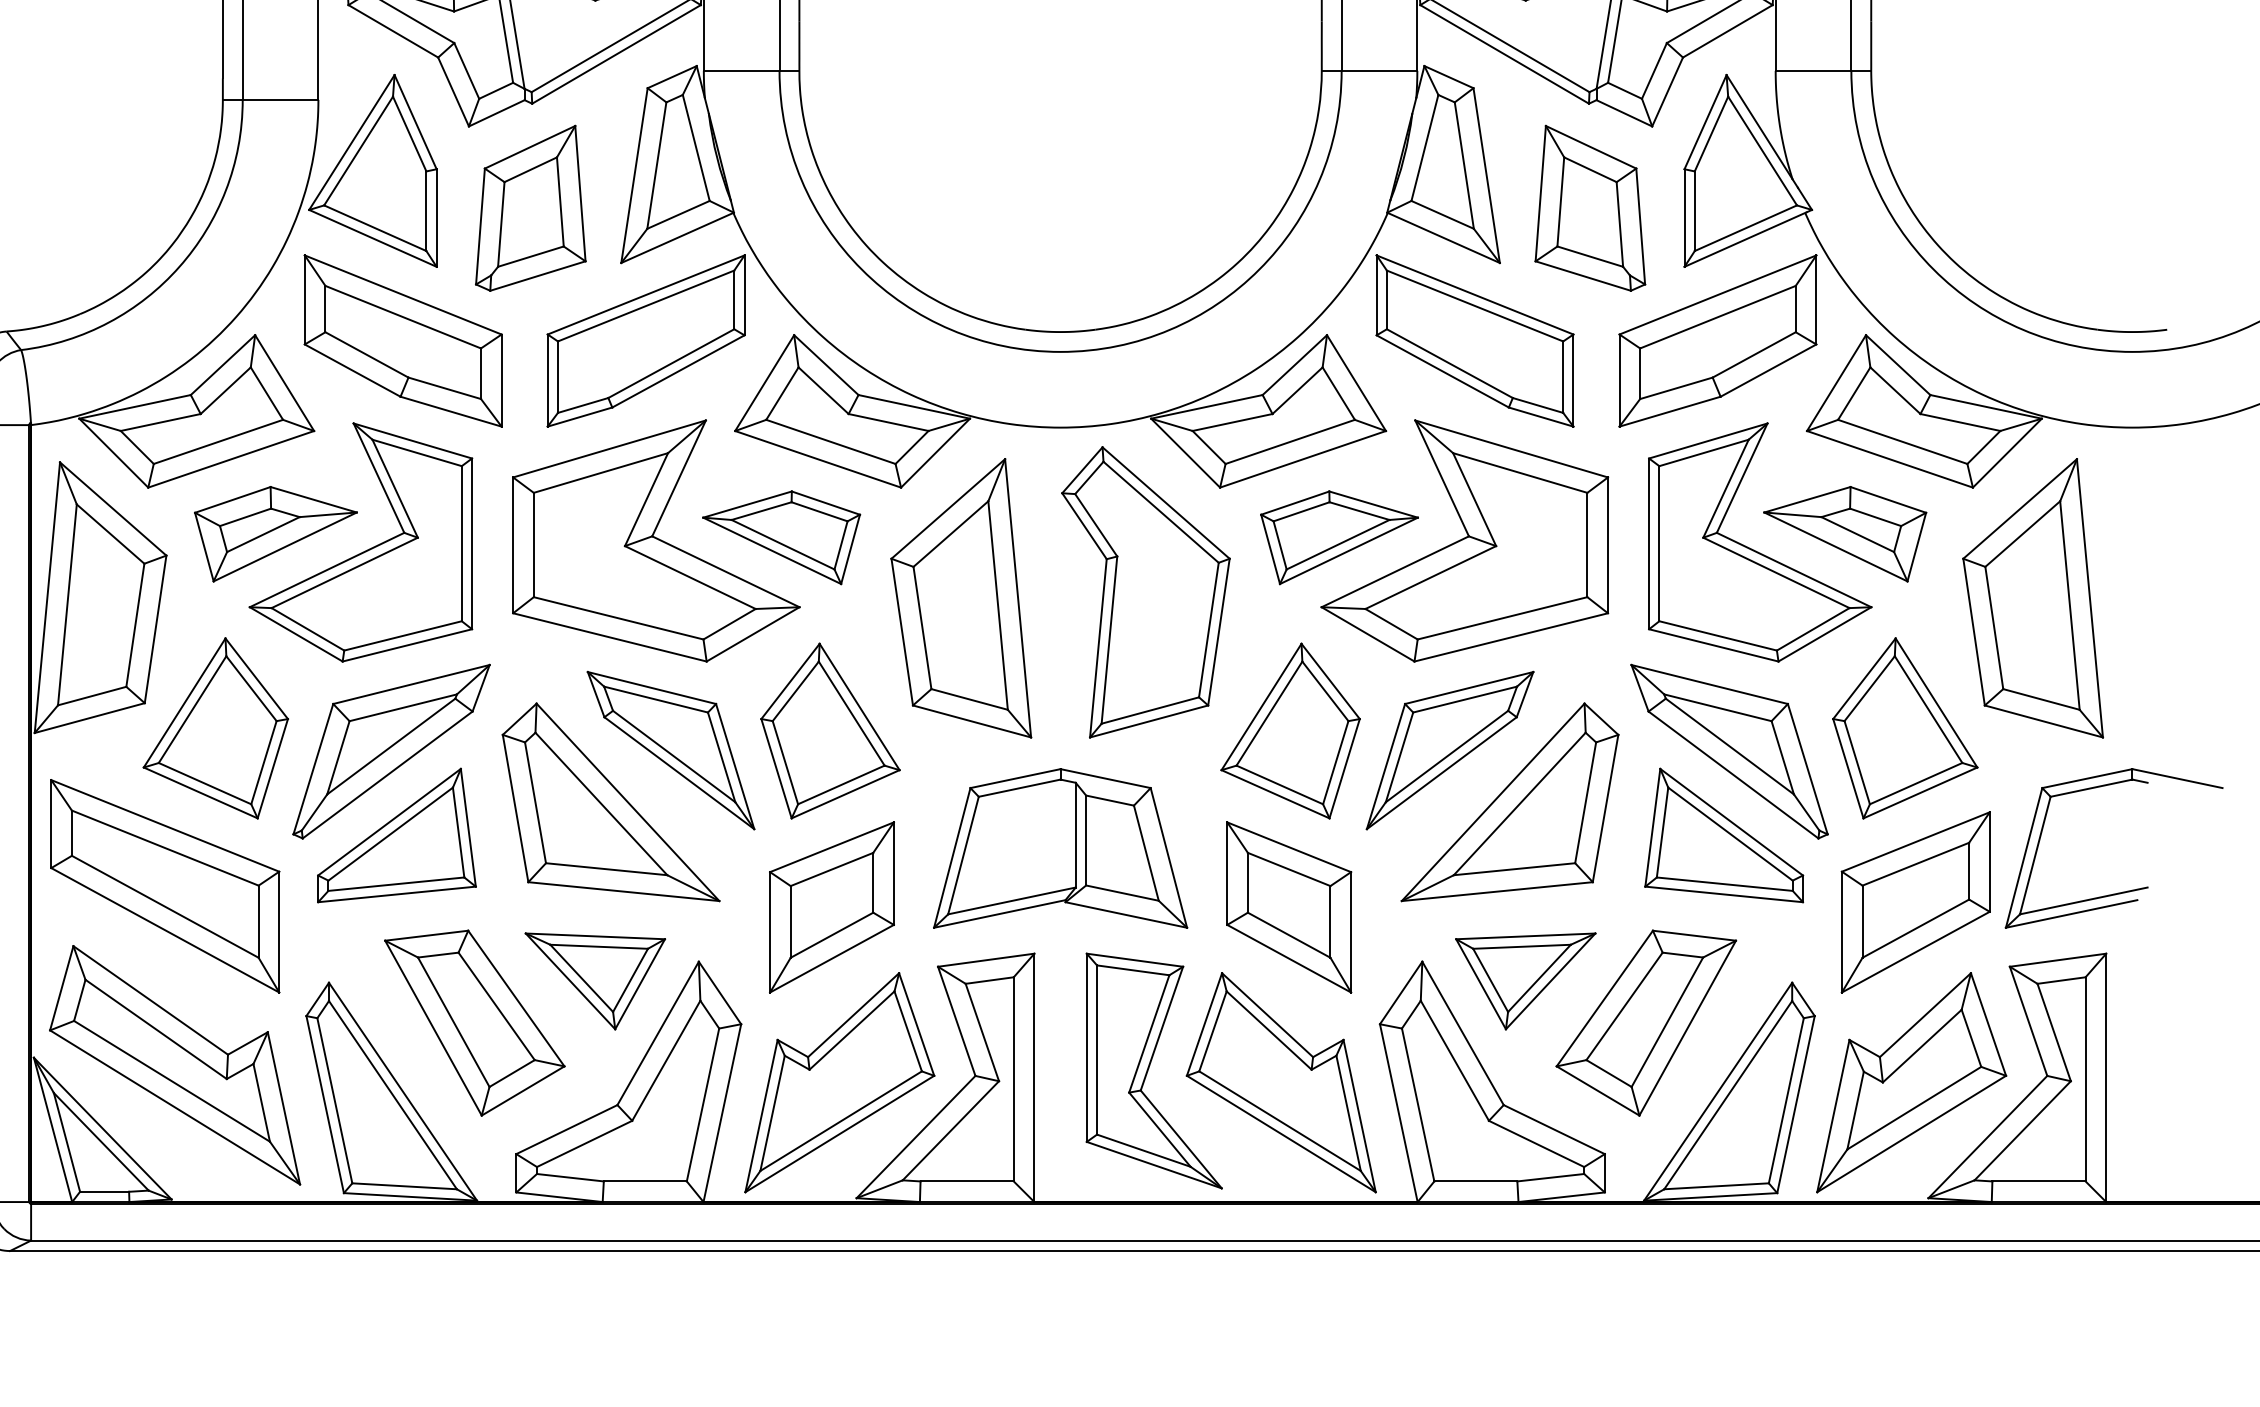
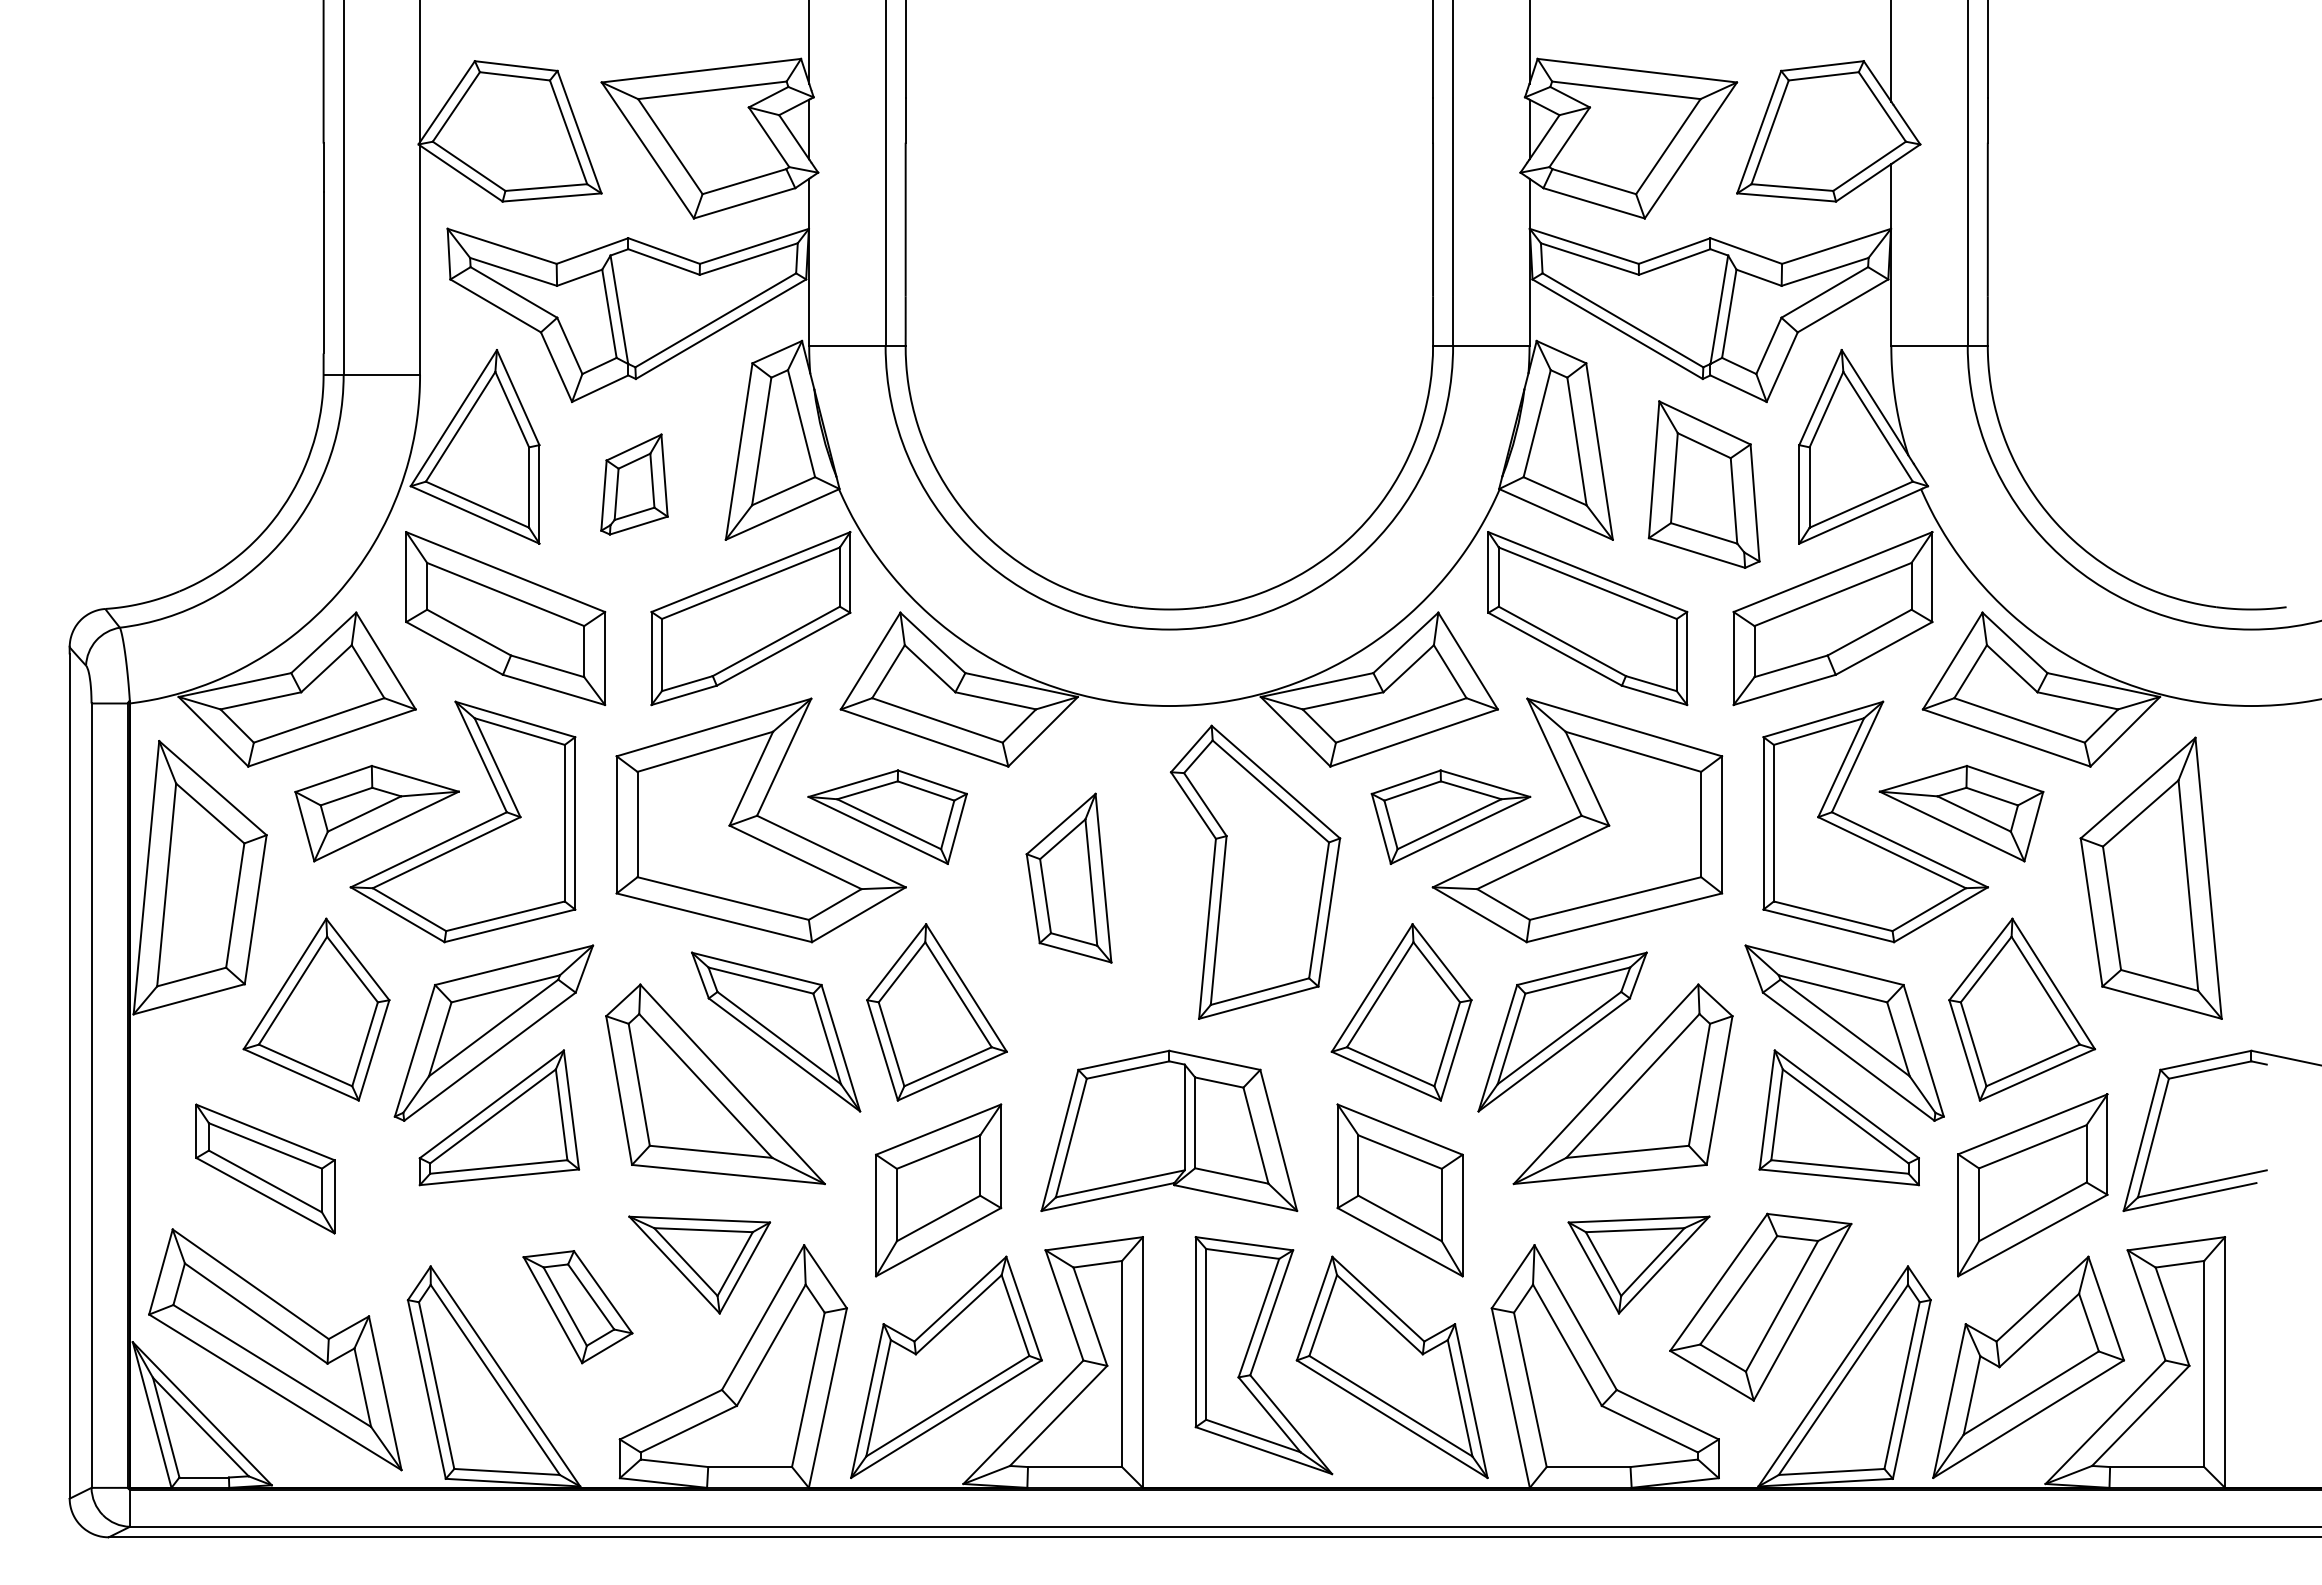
part: (530, 208) -> (634, 484), size x0.6
part: (960, 597) -> (1068, 877), size x0.6
part: (165, 885) -> (265, 1168), size x0.6
part: (474, 1022) -> (577, 1306), size x0.6

